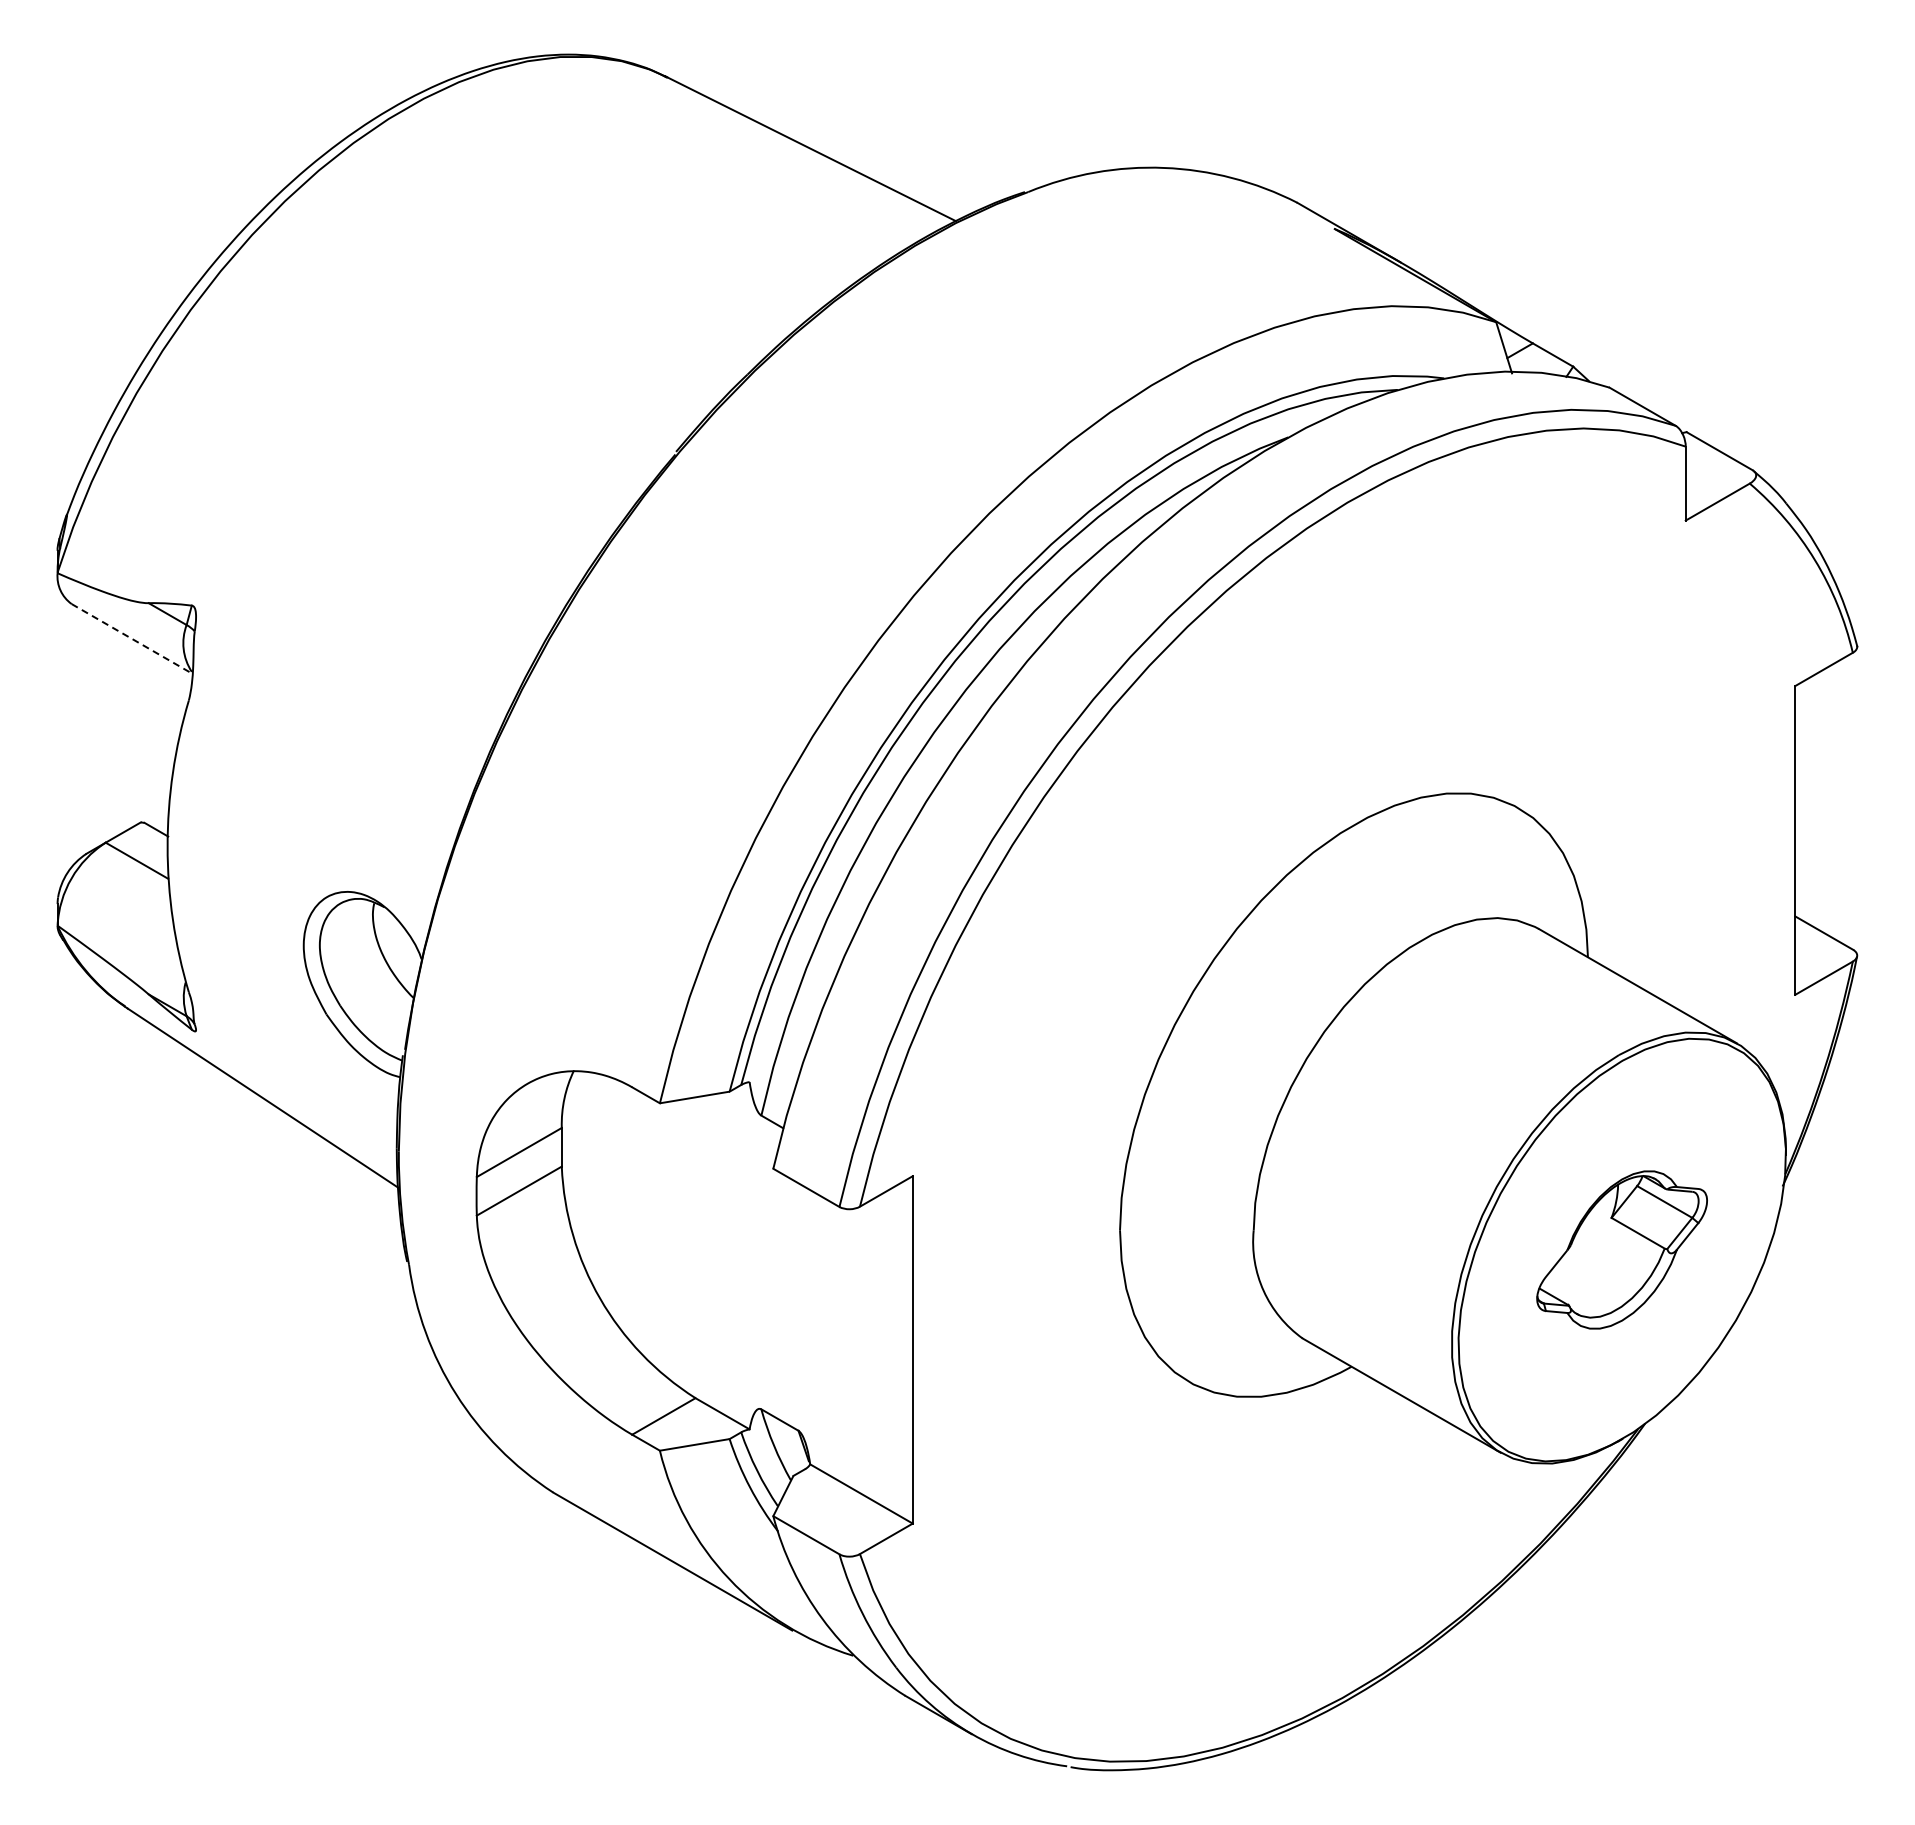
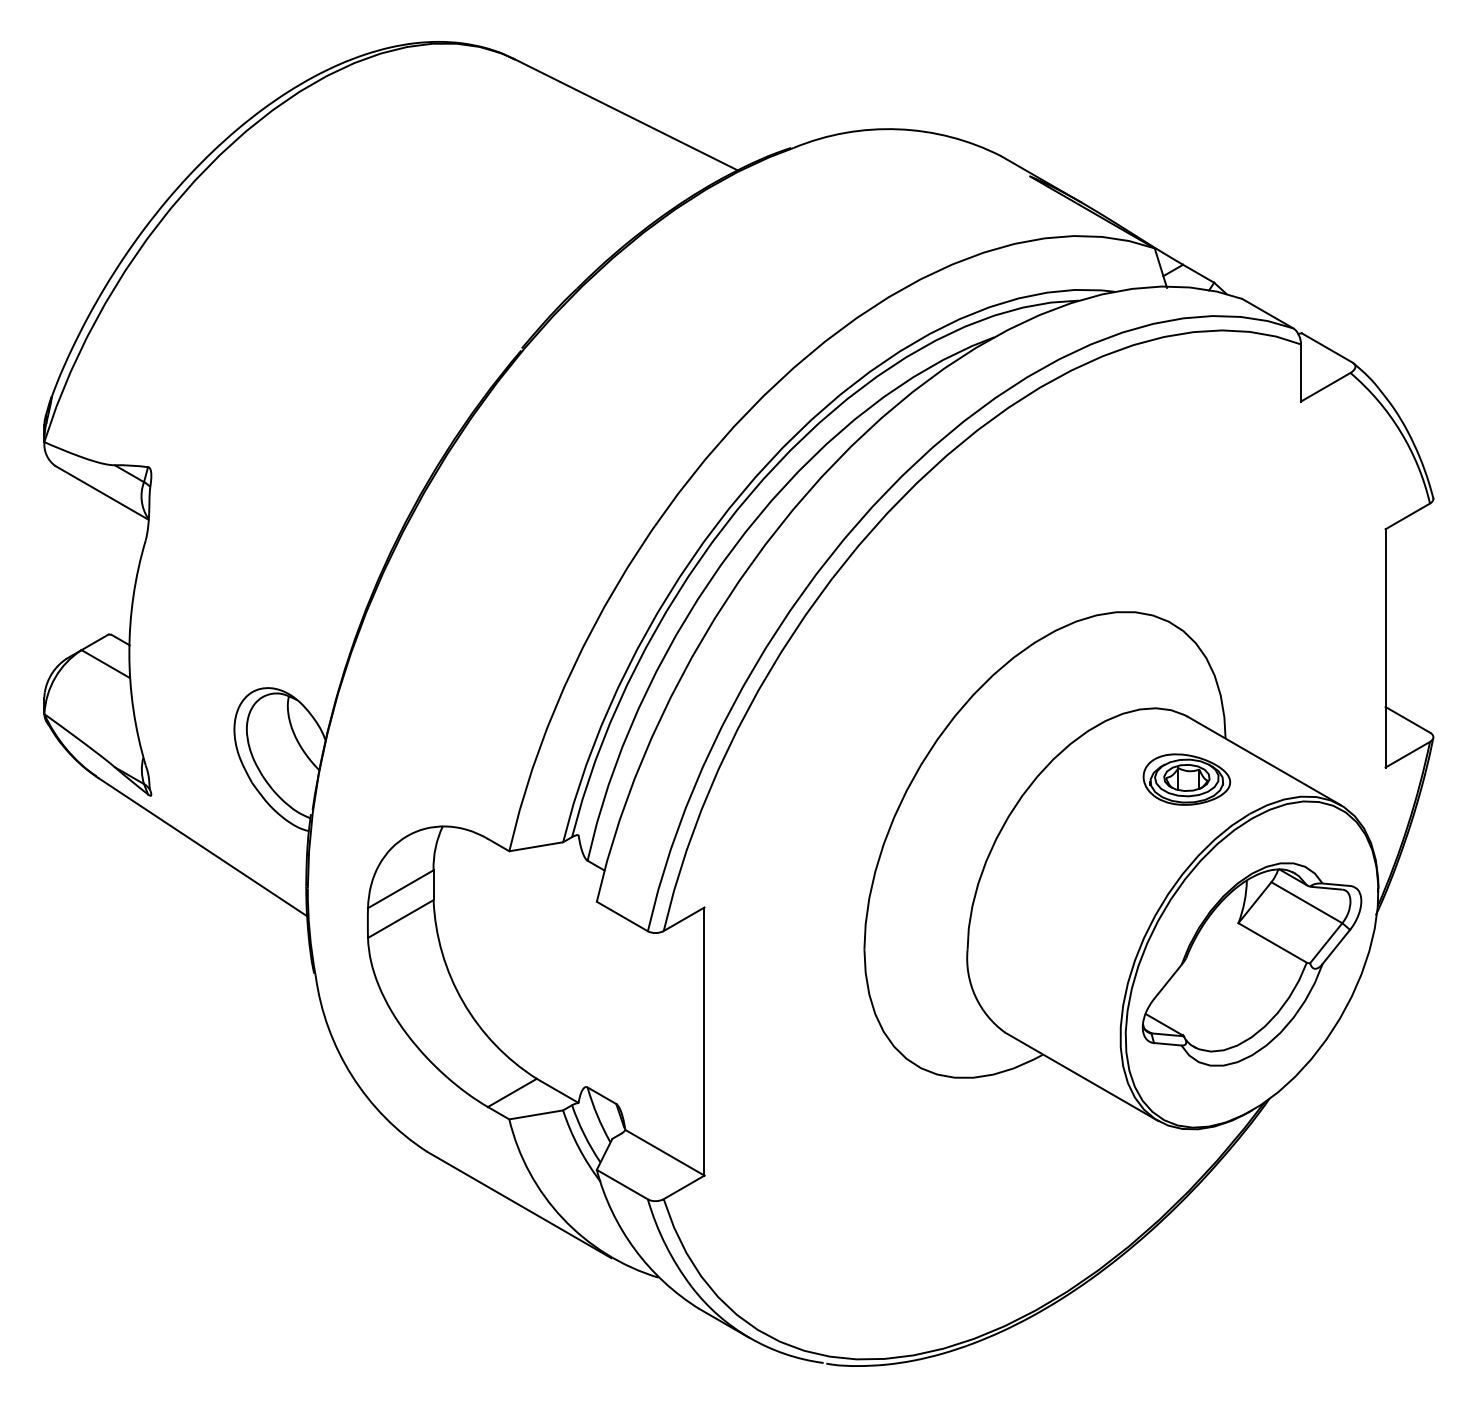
line: (132, 638) -> (102, 492), dashed -> solid
part: (1537, 1010) -> (1186, 779), added
part: (1621, 1249) -> (1251, 964), size x1.67

